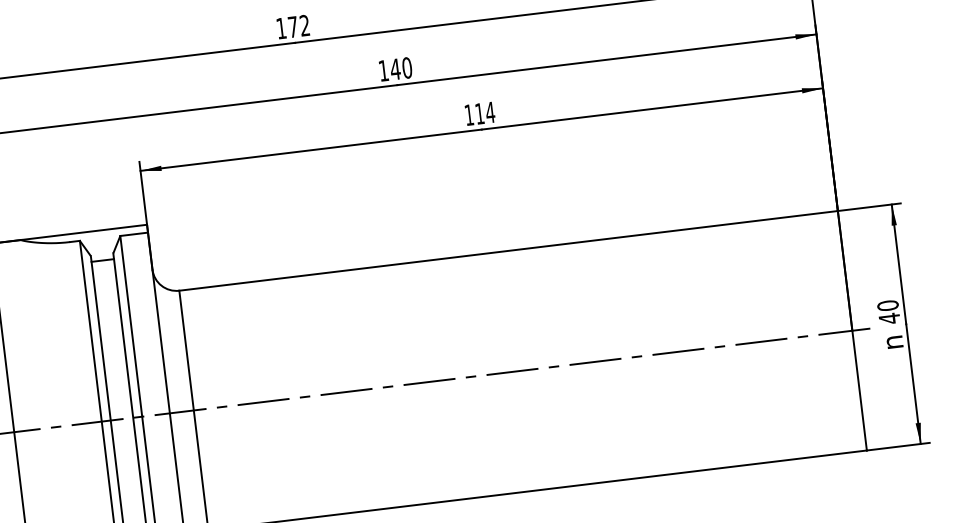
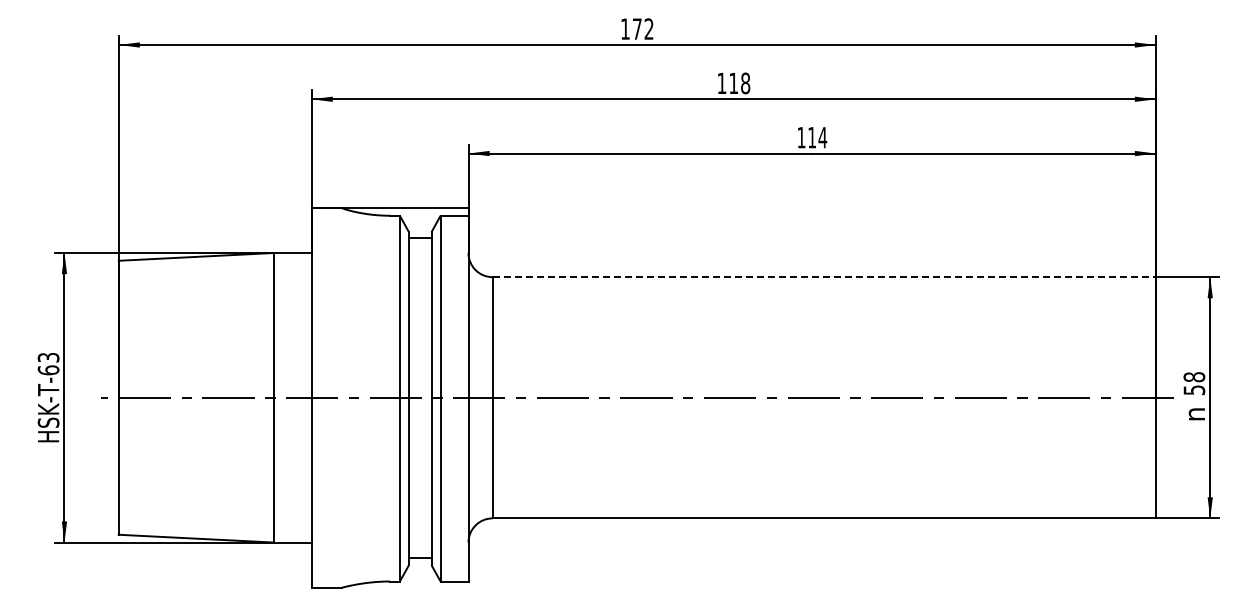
text: (401, 67) -> (739, 82), 140 -> 118
line: (508, 251) -> (824, 277), solid -> dashed
text: (888, 311) -> (1194, 383), 40 -> 58

